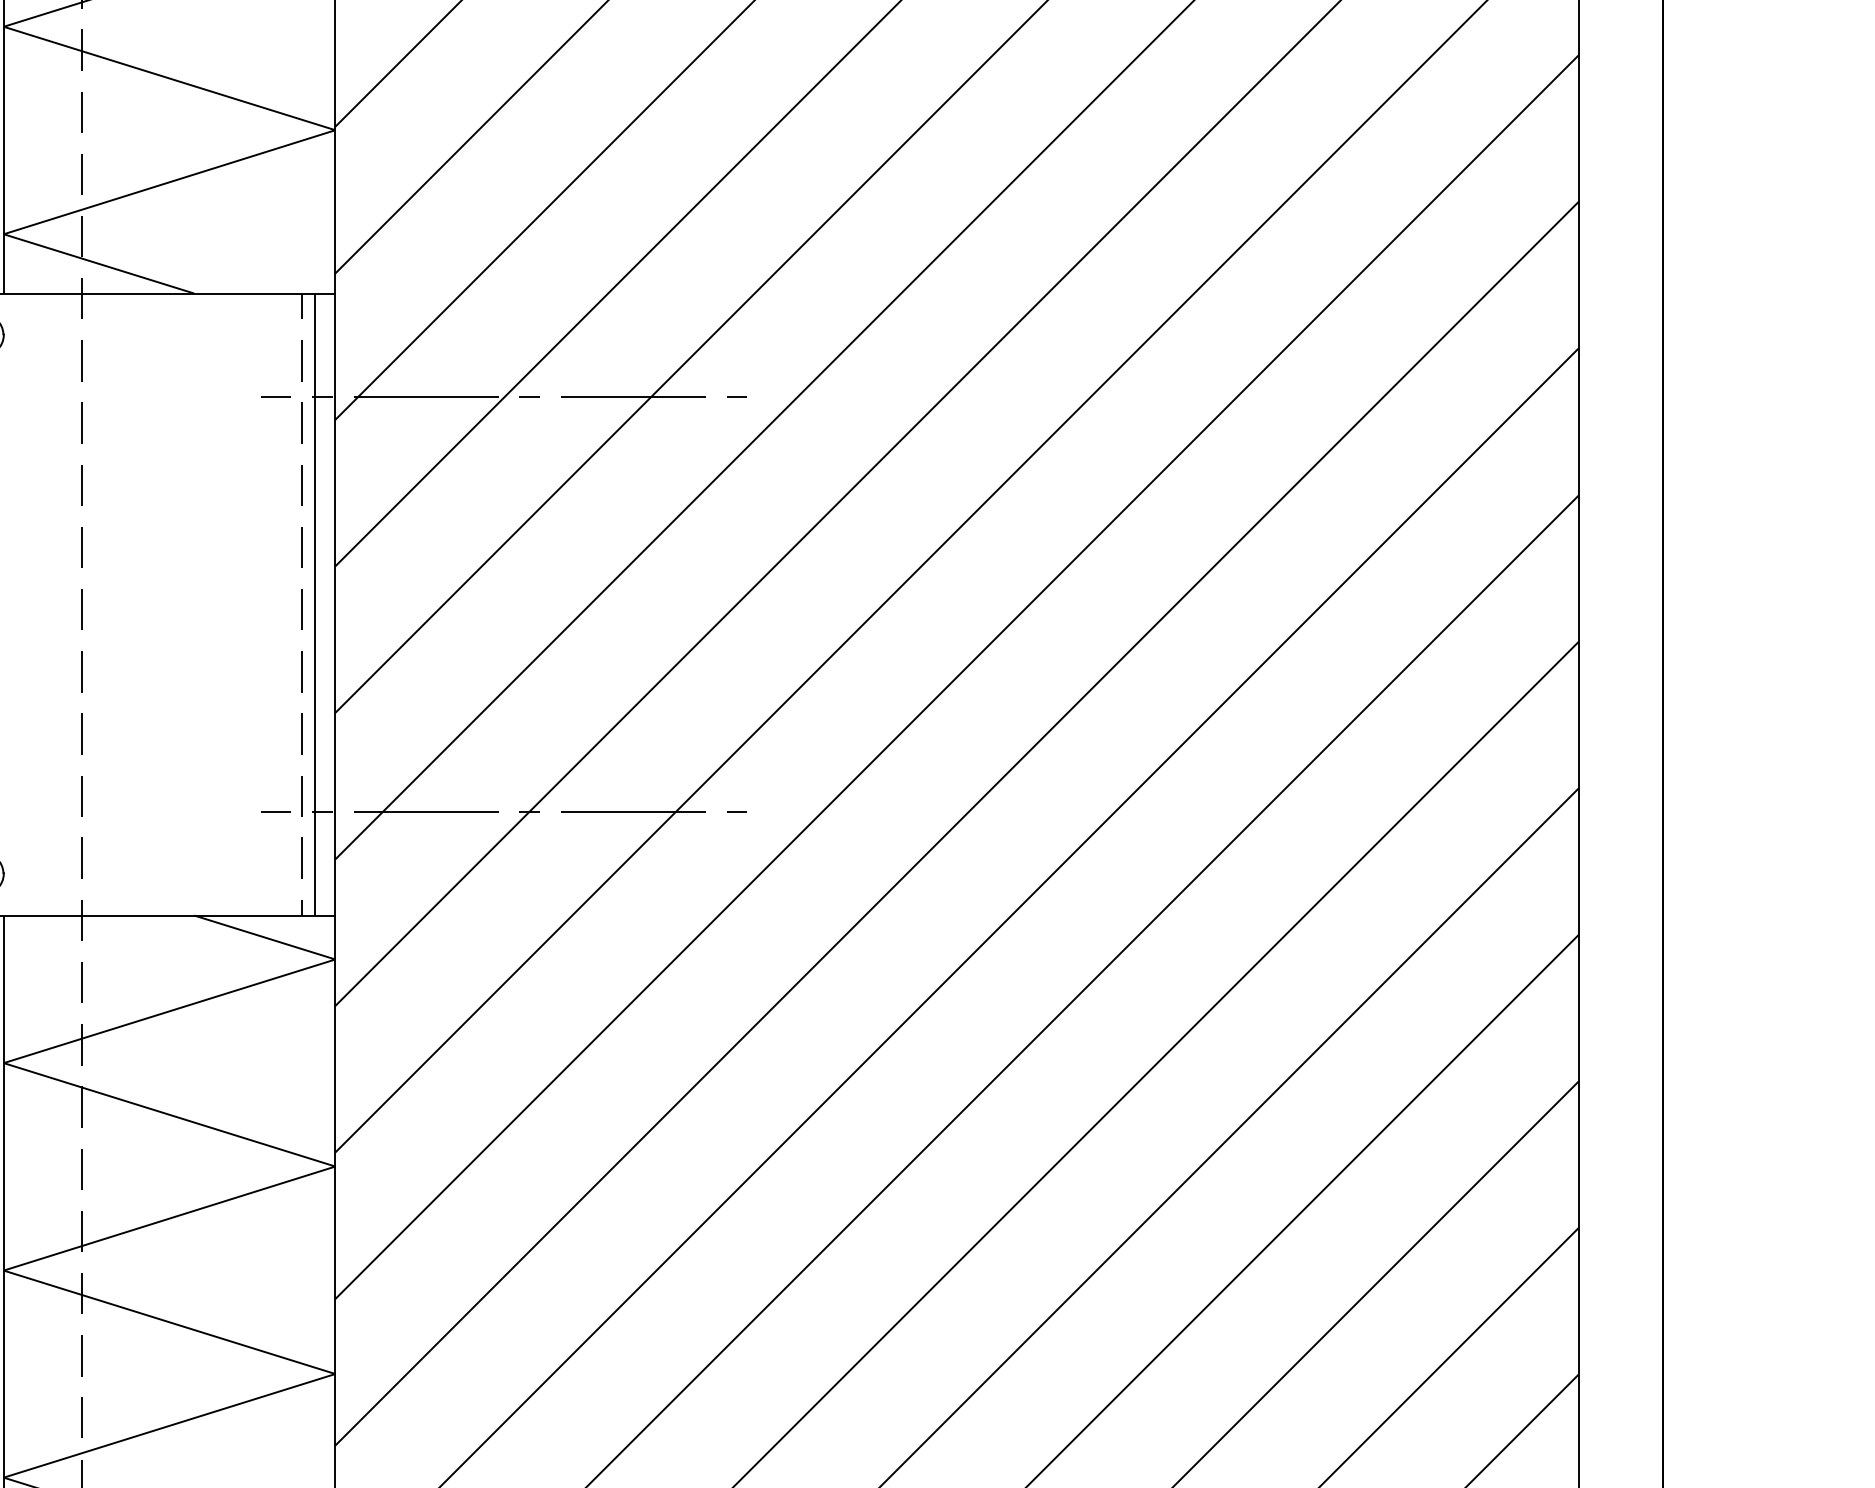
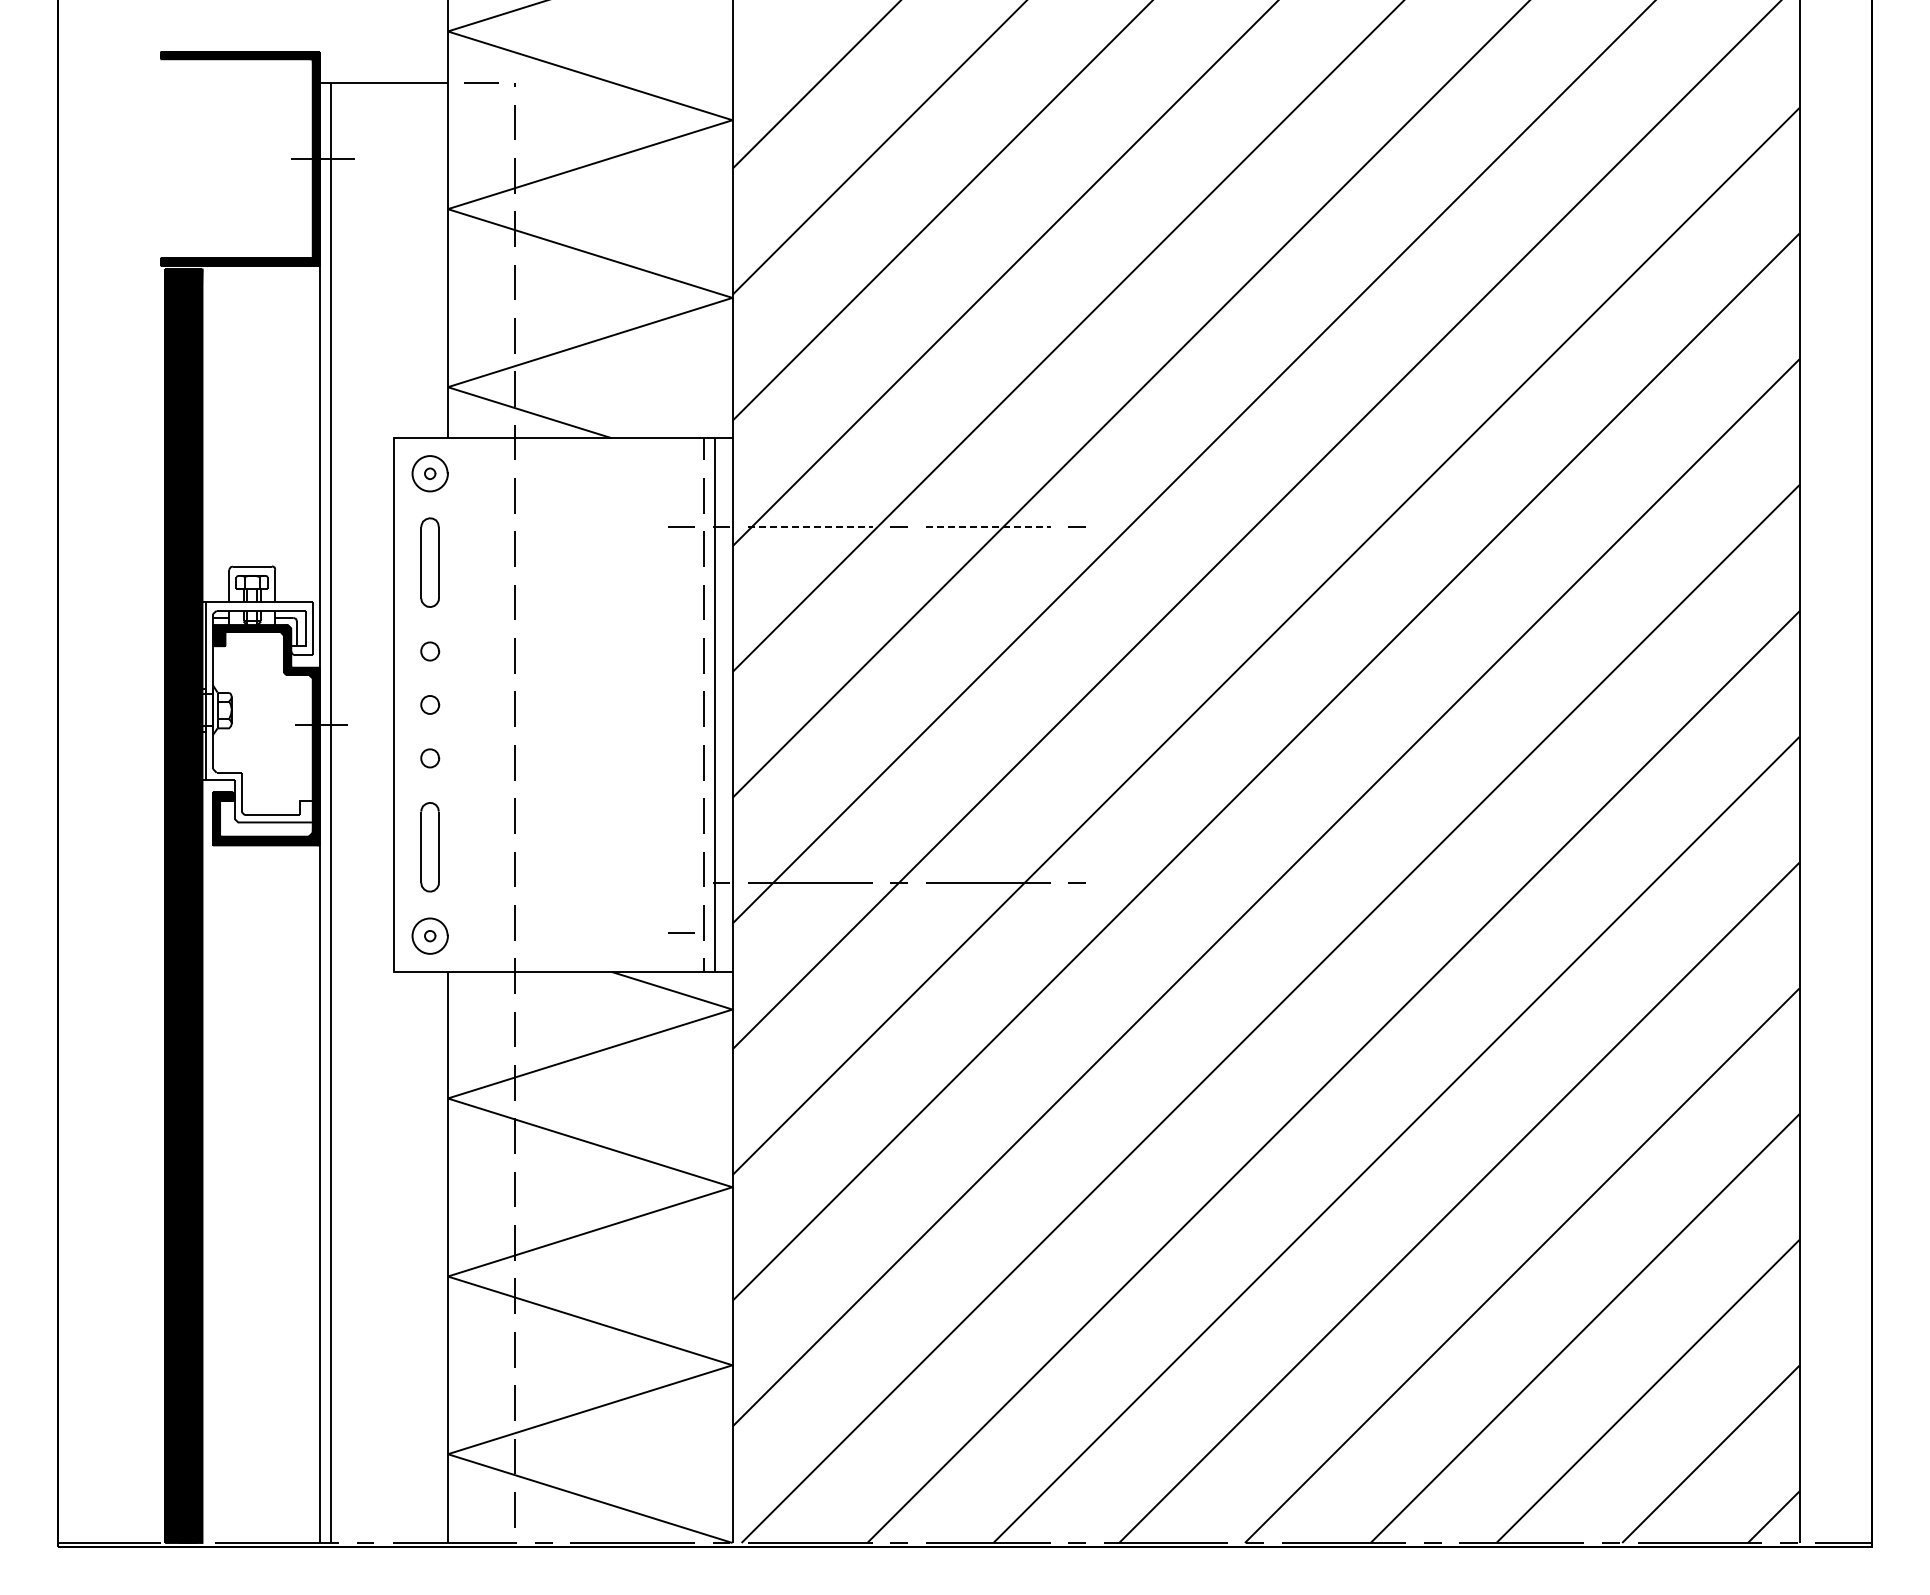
line: (427, 397) -> (811, 527), solid -> dashed
line: (633, 397) -> (988, 527), solid -> dashed
line: (275, 811) -> (681, 932), moved

